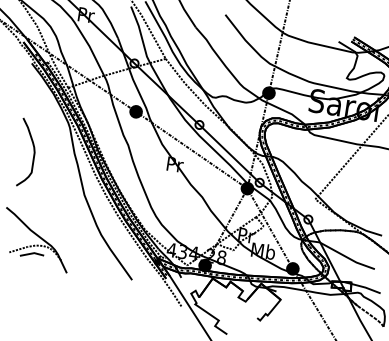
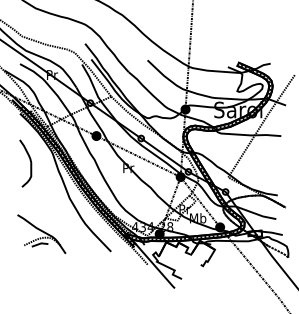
curve: (32, 149) -> (29, 160), moved

